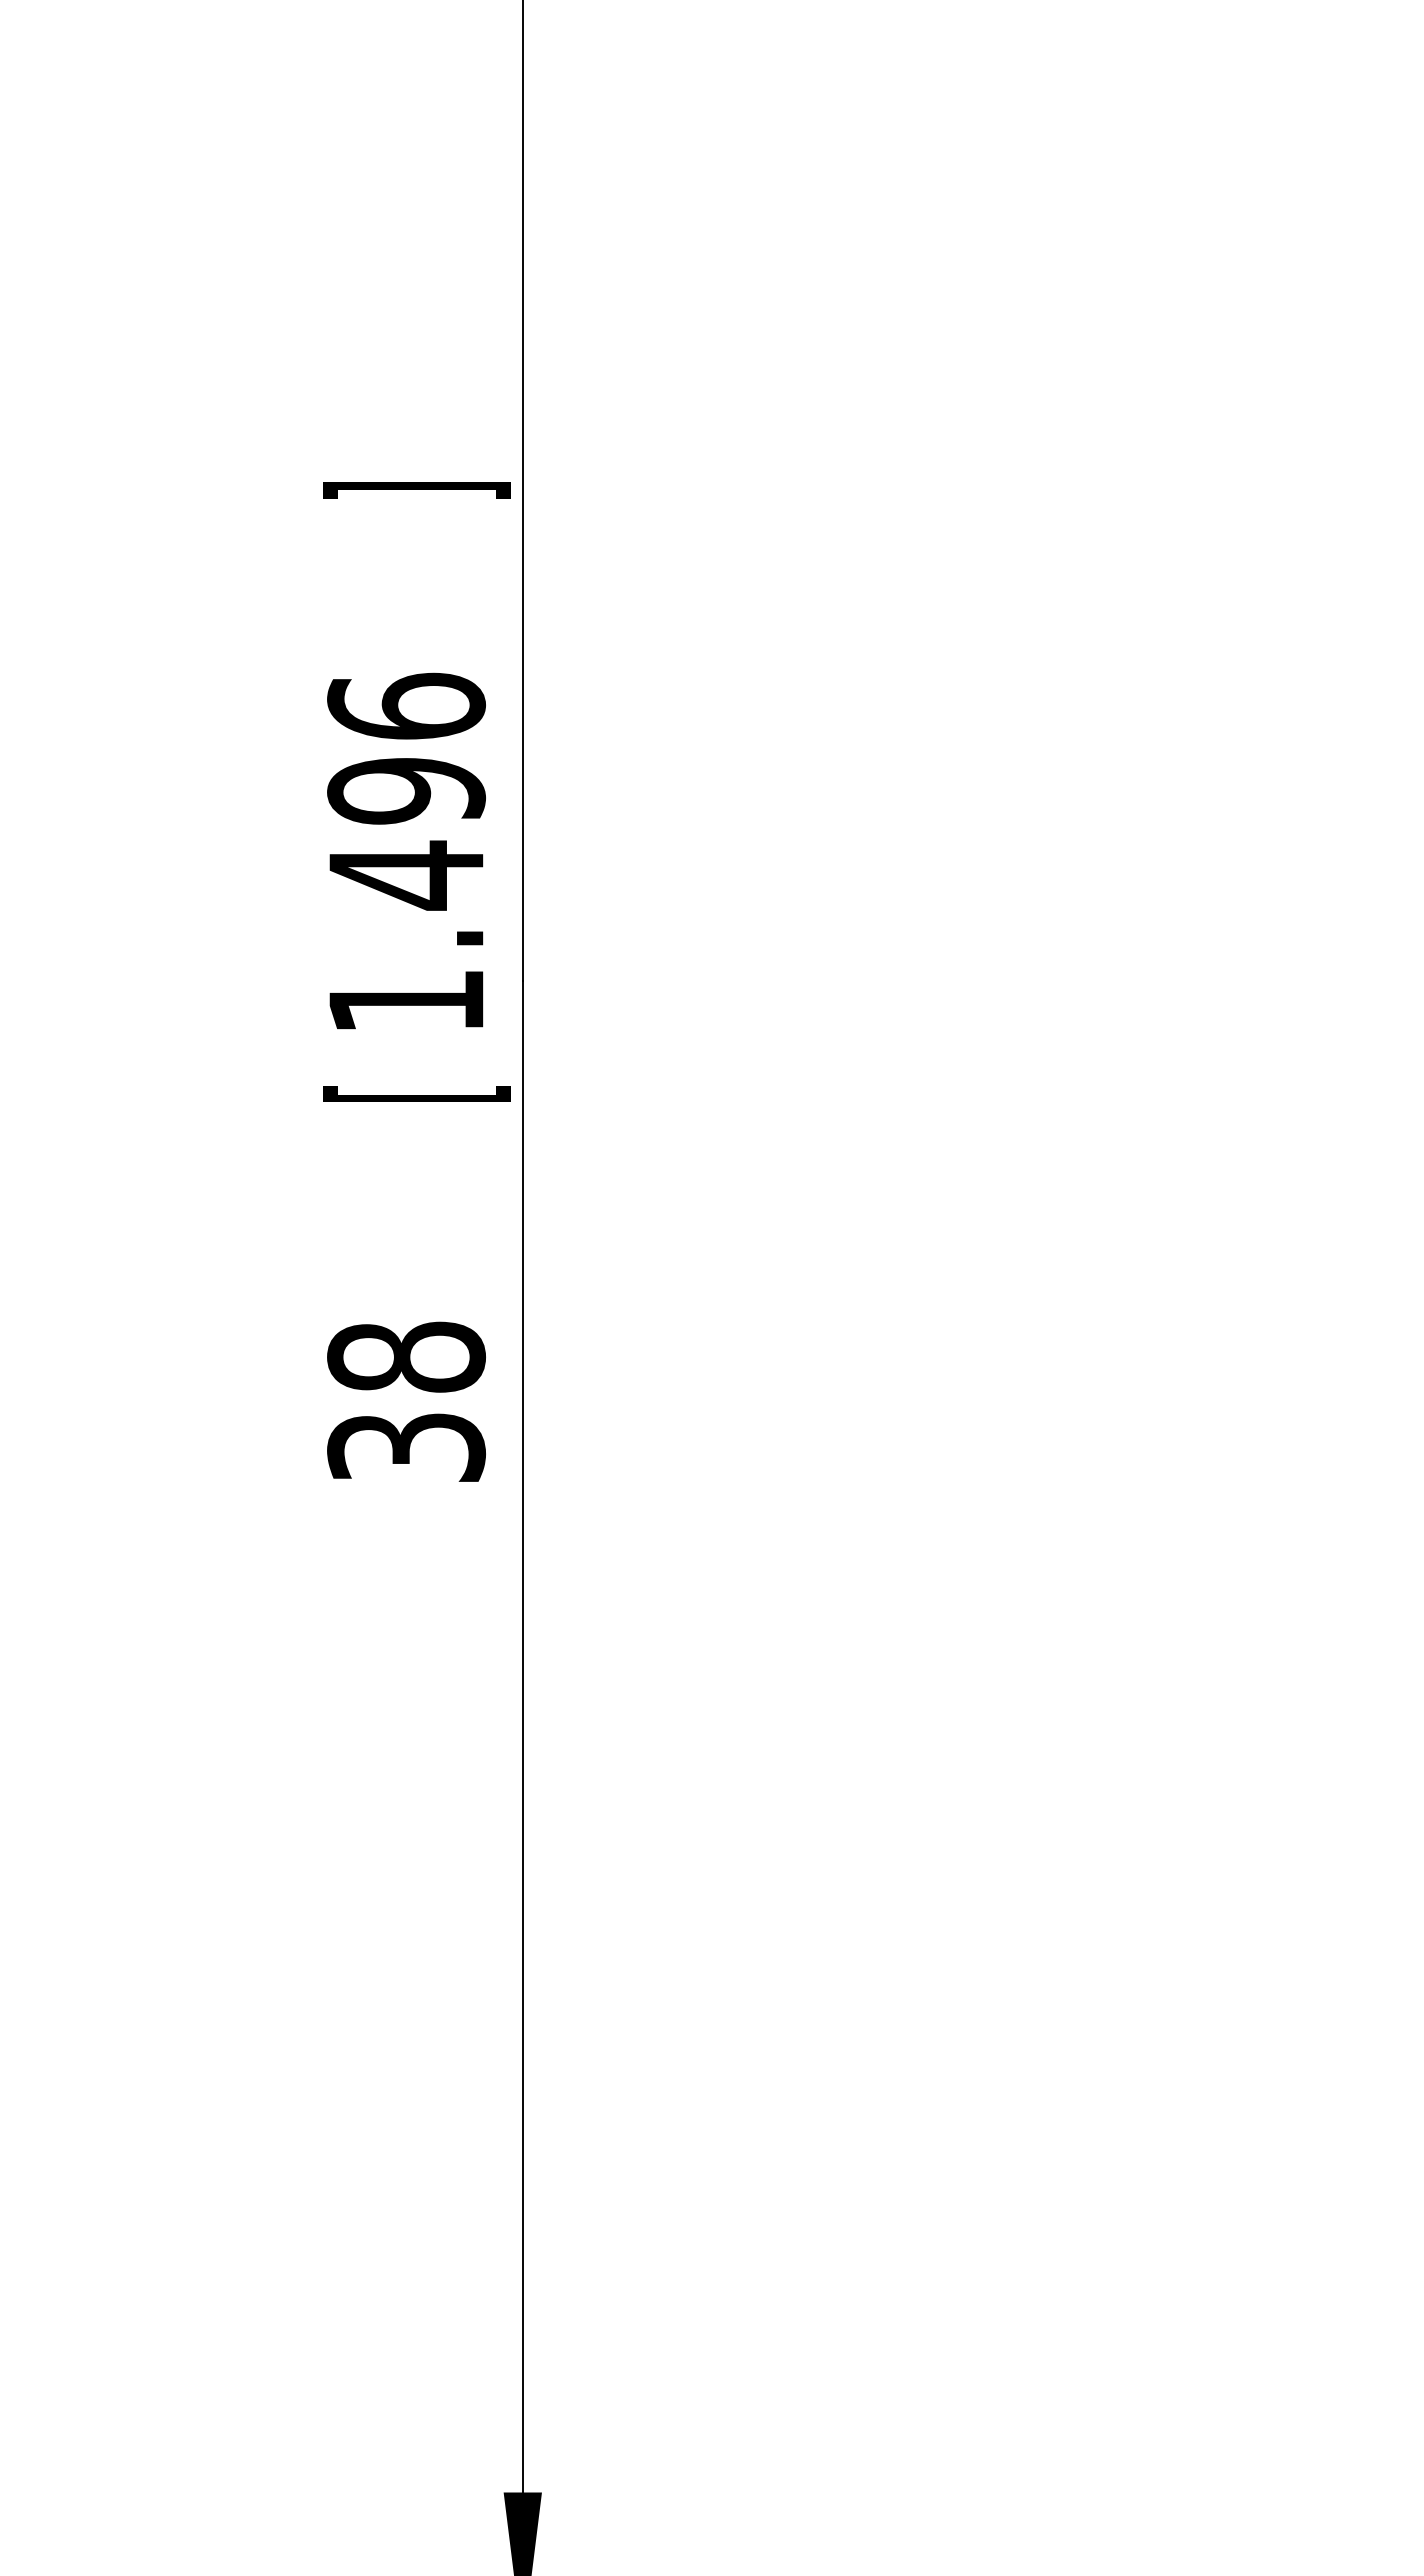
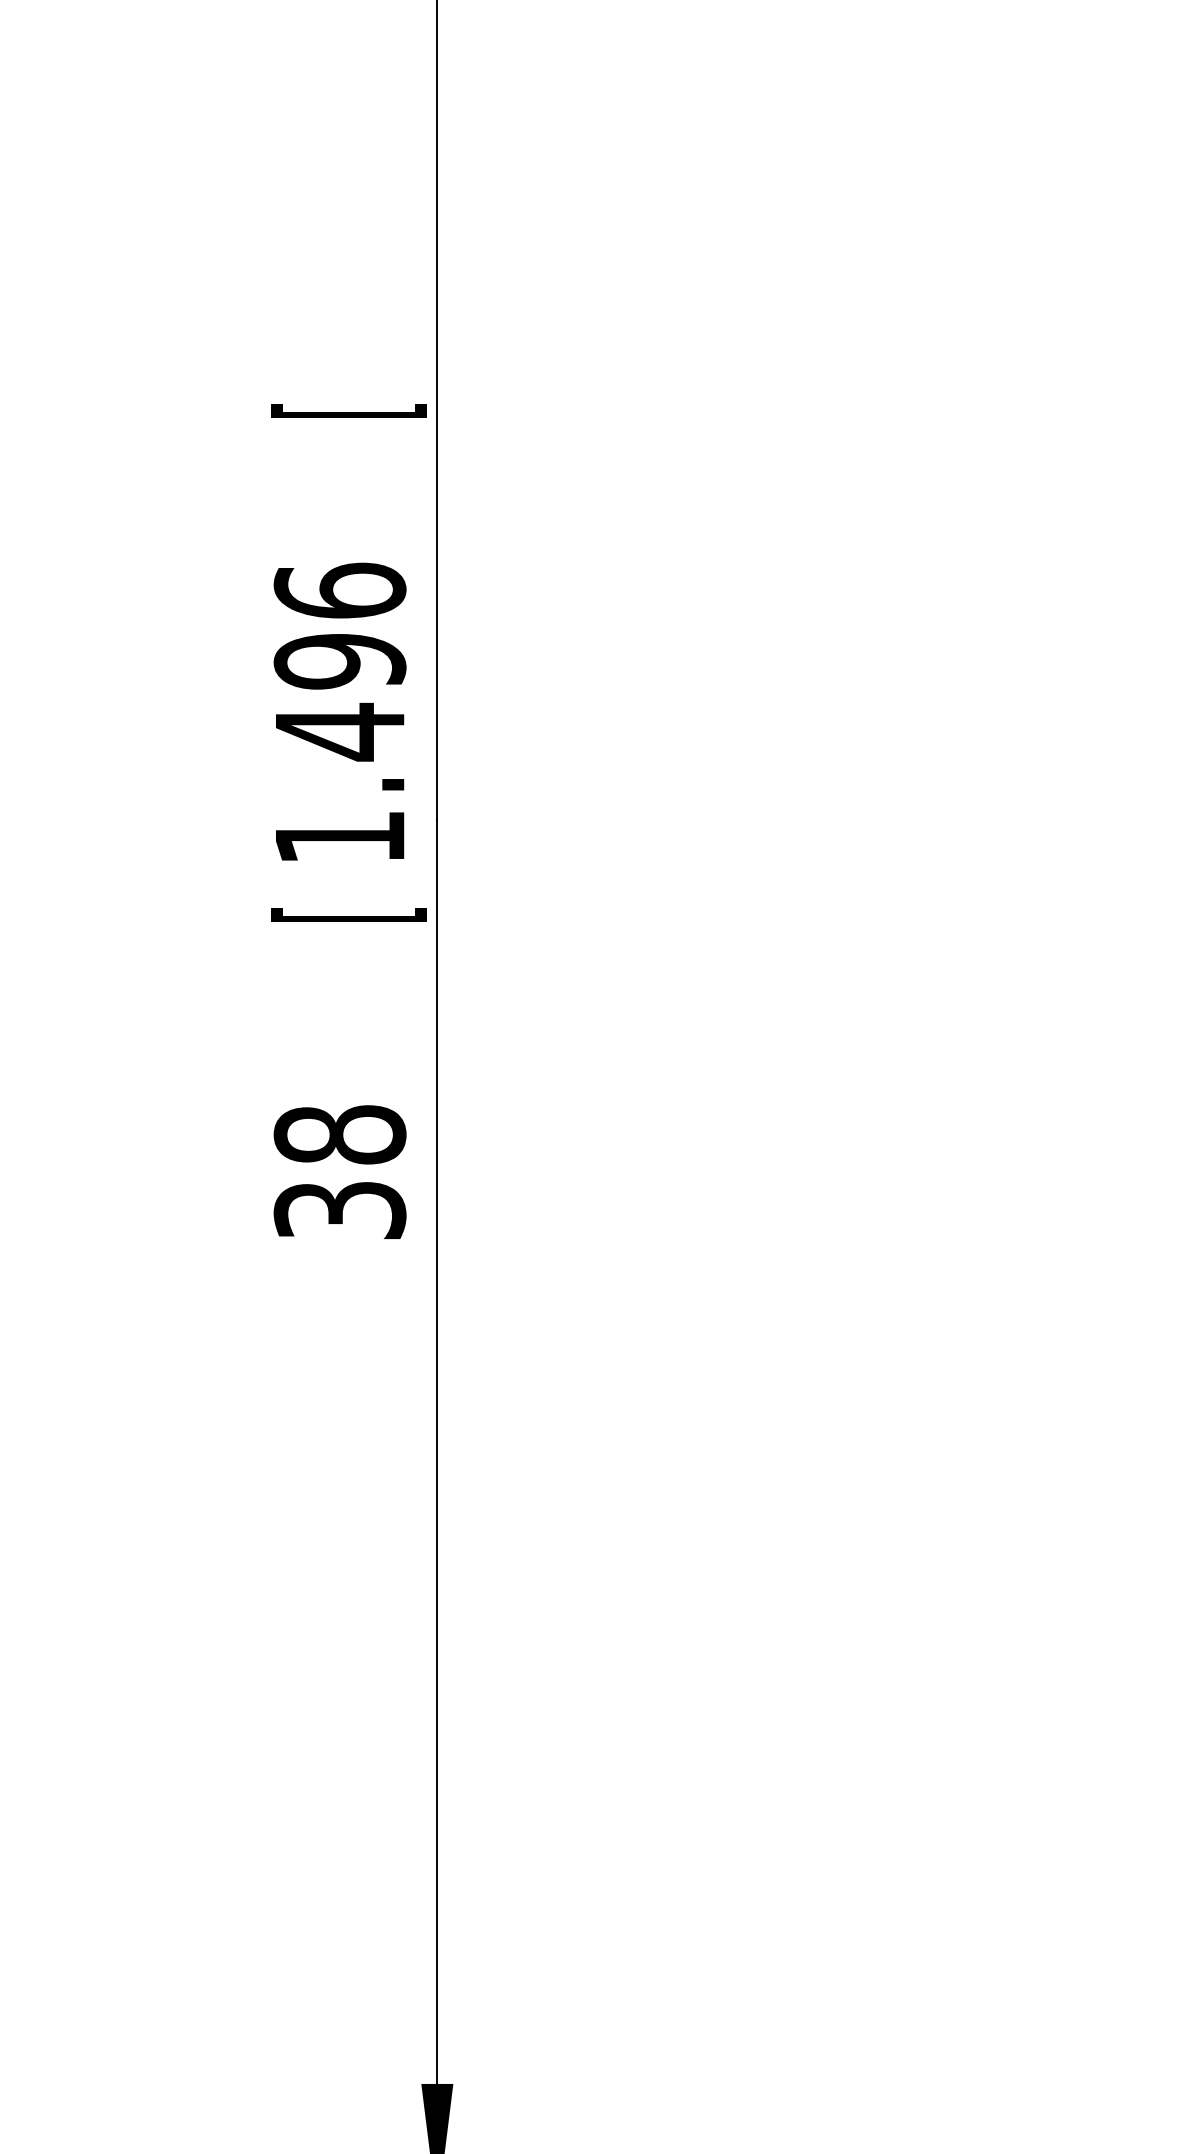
text: (416, 490) -> (348, 410), ] -> [

